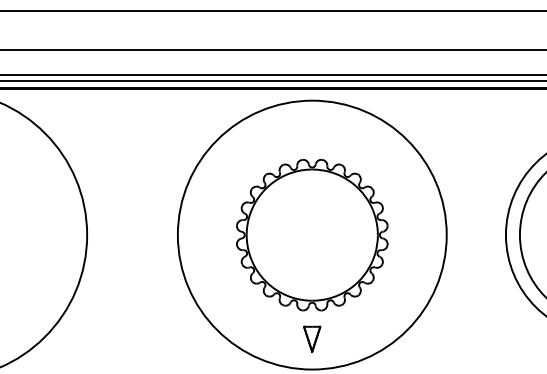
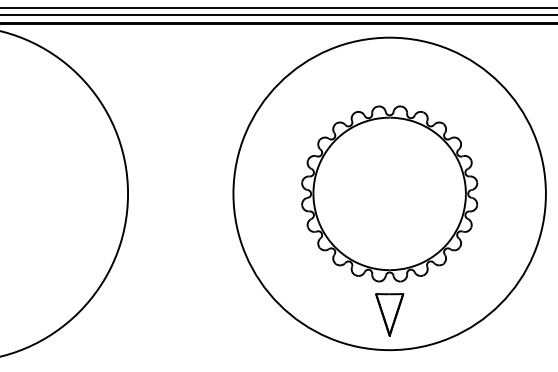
part: (311, 339) -> (388, 315), size x1.43

